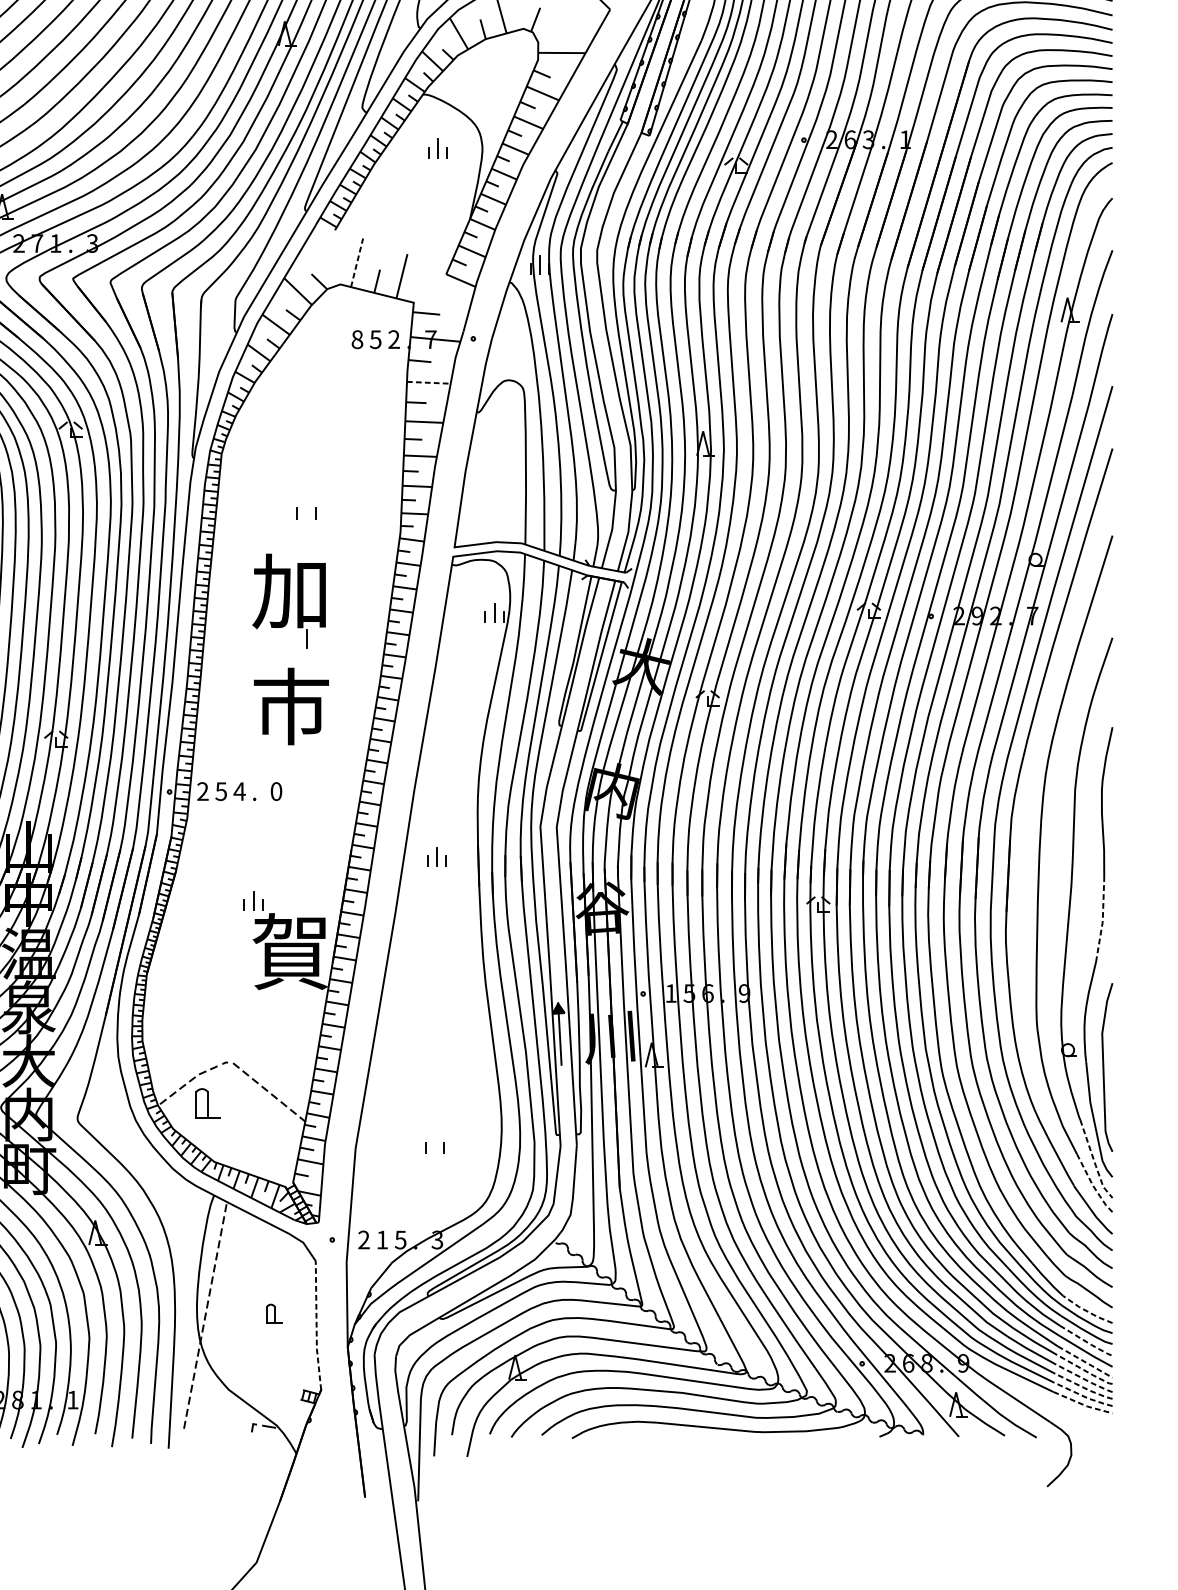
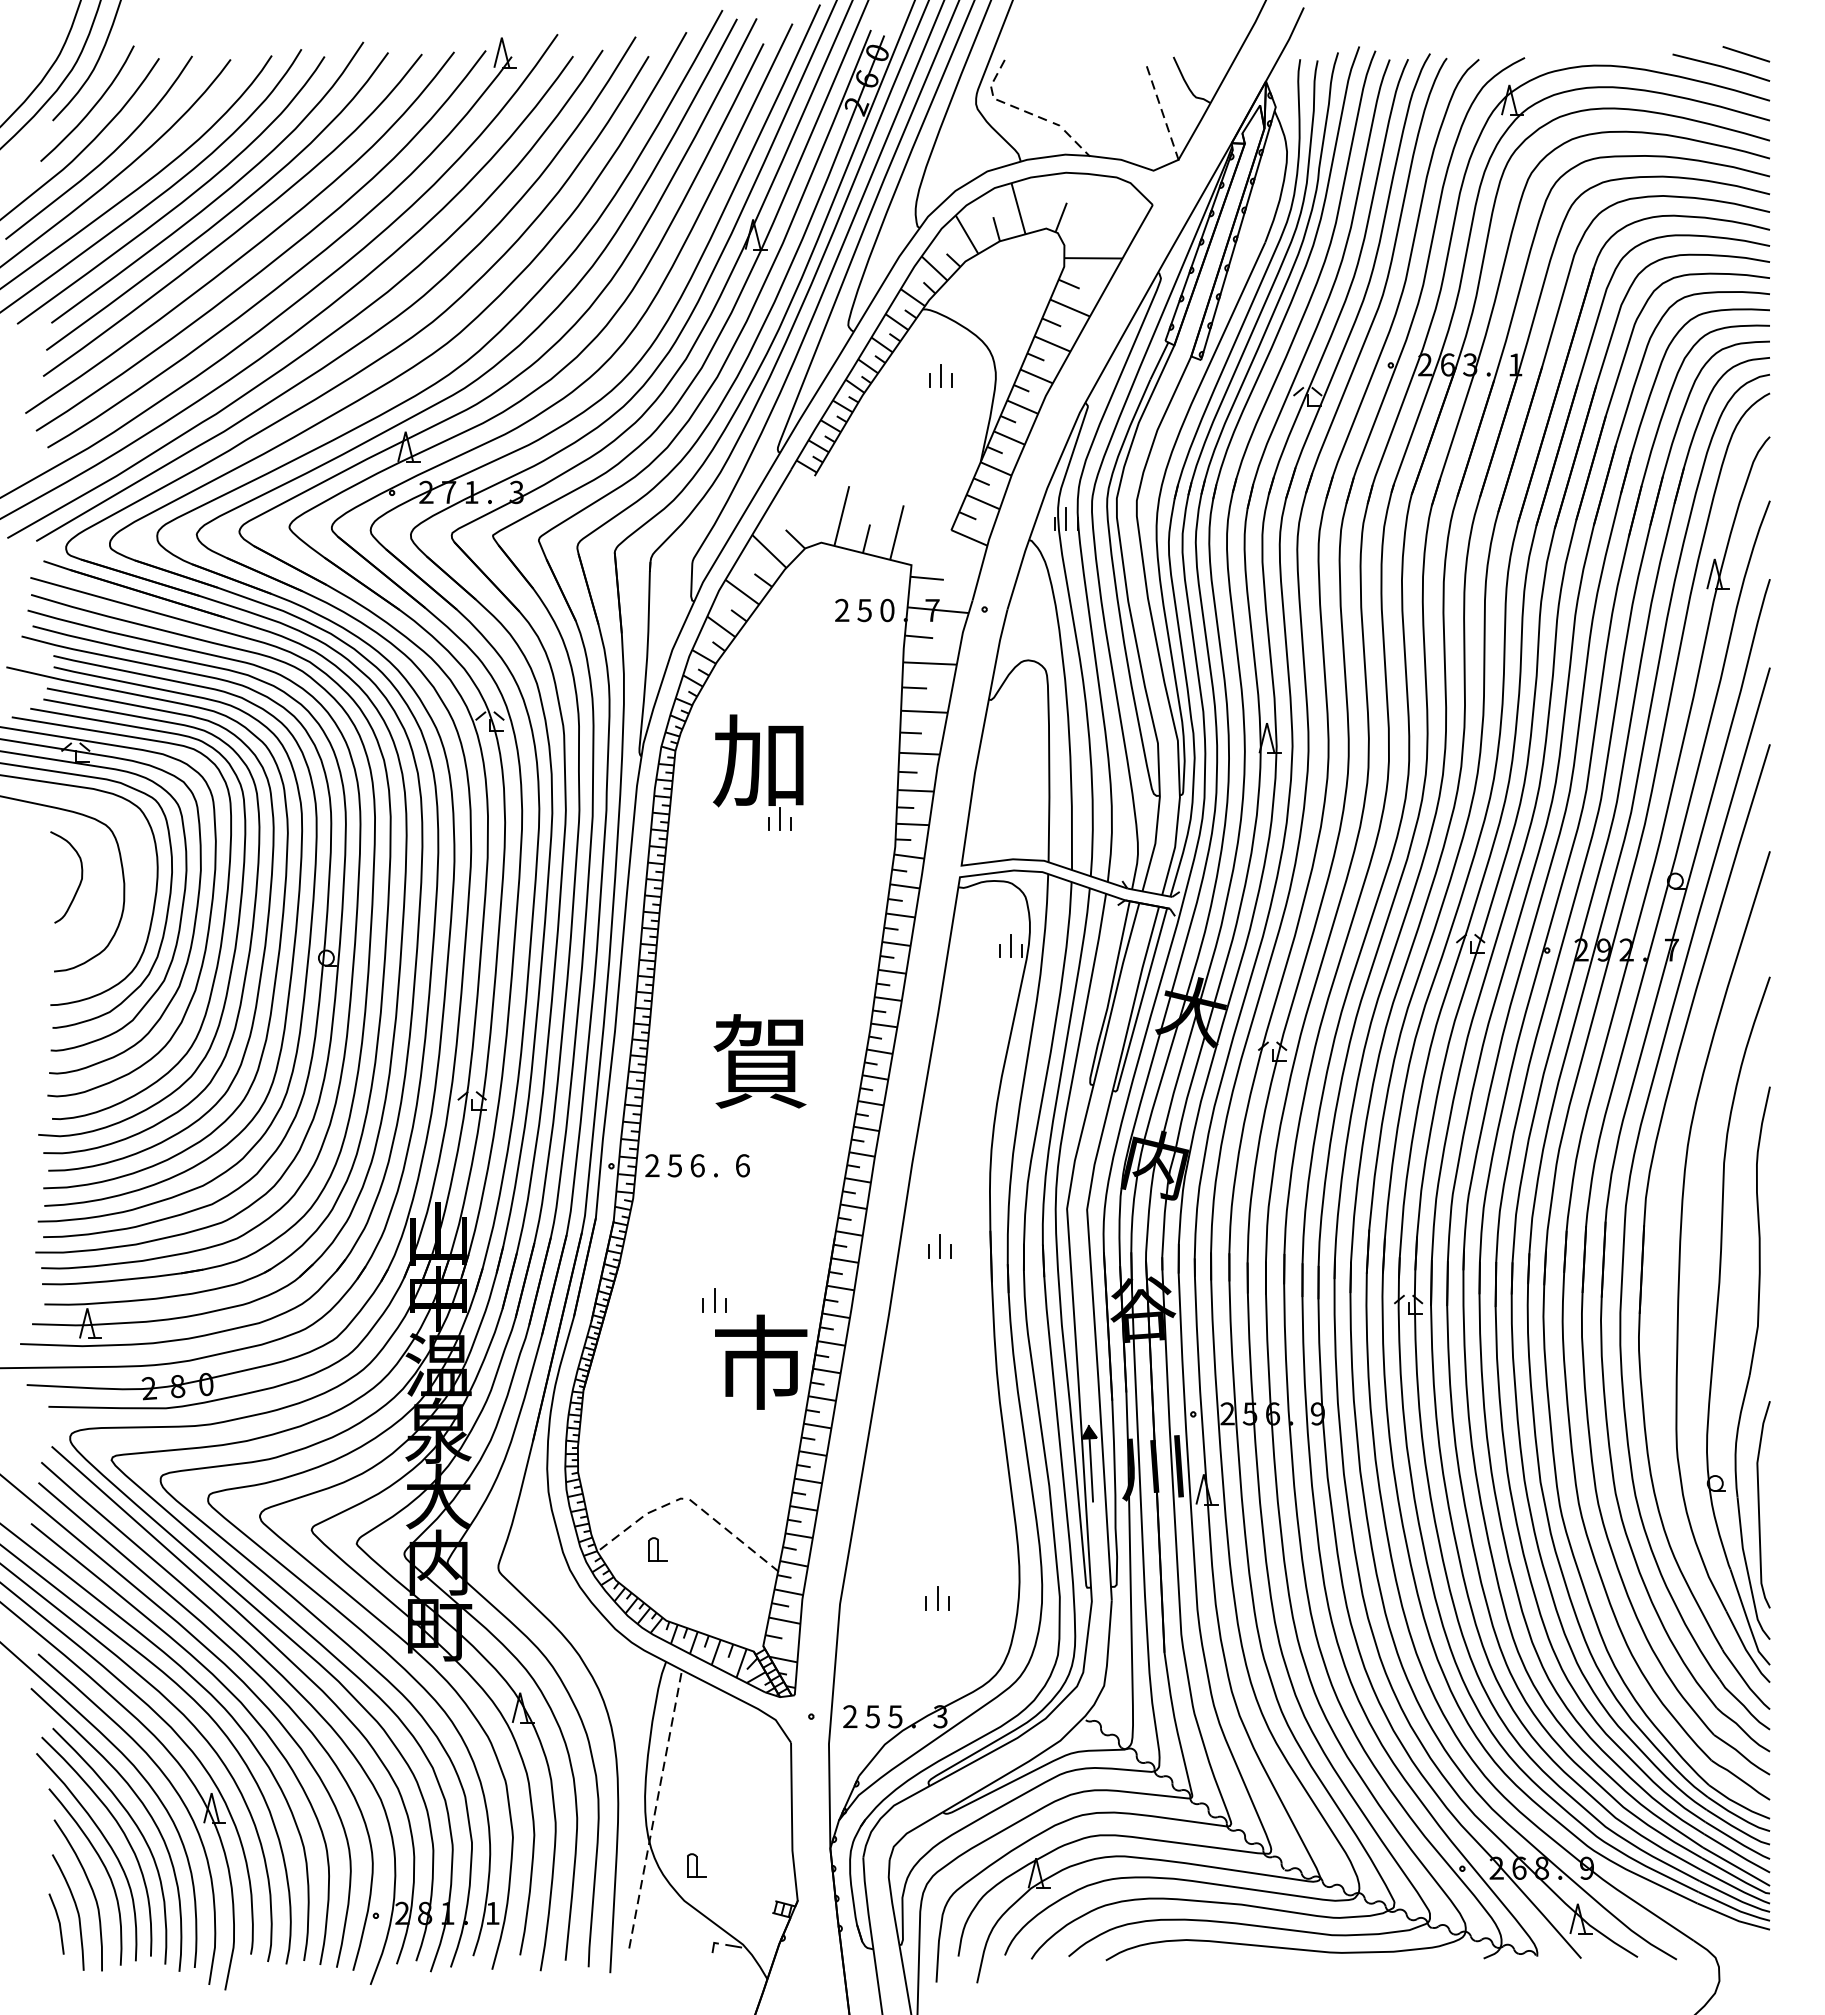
line: (356, 263) -> (841, 516), dashed -> solid
text: (357, 339) -> (842, 610), 8 -> 2
text: (394, 339) -> (887, 610), 2 -> 0
line: (428, 382) -> (929, 663), dashed -> solid
part: (289, 600) -> (758, 772), moved
text: (290, 705) -> (760, 1060), 市 -> 賀
text: (239, 791) -> (697, 1165), 4 -> 6
text: (276, 791) -> (742, 1165), 0 -> 6
line: (1103, 920) -> (1758, 1324), dashed -> solid
text: (290, 950) -> (760, 1361), 賀 -> 市
text: (671, 993) -> (1227, 1413), 1 -> 2
part: (207, 1103) -> (657, 1549), size x0.62
line: (434, 1143) -> (937, 1598), added
line: (1094, 1161) -> (1747, 1620), dashed -> solid
line: (1092, 1185) -> (1745, 1649), dashed -> solid
text: (382, 1239) -> (872, 1716), 1 -> 5
line: (1086, 1310) -> (1737, 1803), dashed -> solid
part: (274, 1313) -> (696, 1865), moved
line: (316, 1325) -> (792, 1821), dashed -> solid
line: (1086, 1342) -> (1738, 1842), dashed -> solid
line: (1085, 1361) -> (1736, 1866), dashed -> solid
line: (1085, 1370) -> (1736, 1877), dashed -> solid
line: (1084, 1378) -> (1735, 1887), dashed -> solid
line: (1084, 1387) -> (1735, 1898), dashed -> solid
line: (1083, 1396) -> (1734, 1908), dashed -> solid
line: (1082, 1404) -> (1733, 1918), dashed -> solid

